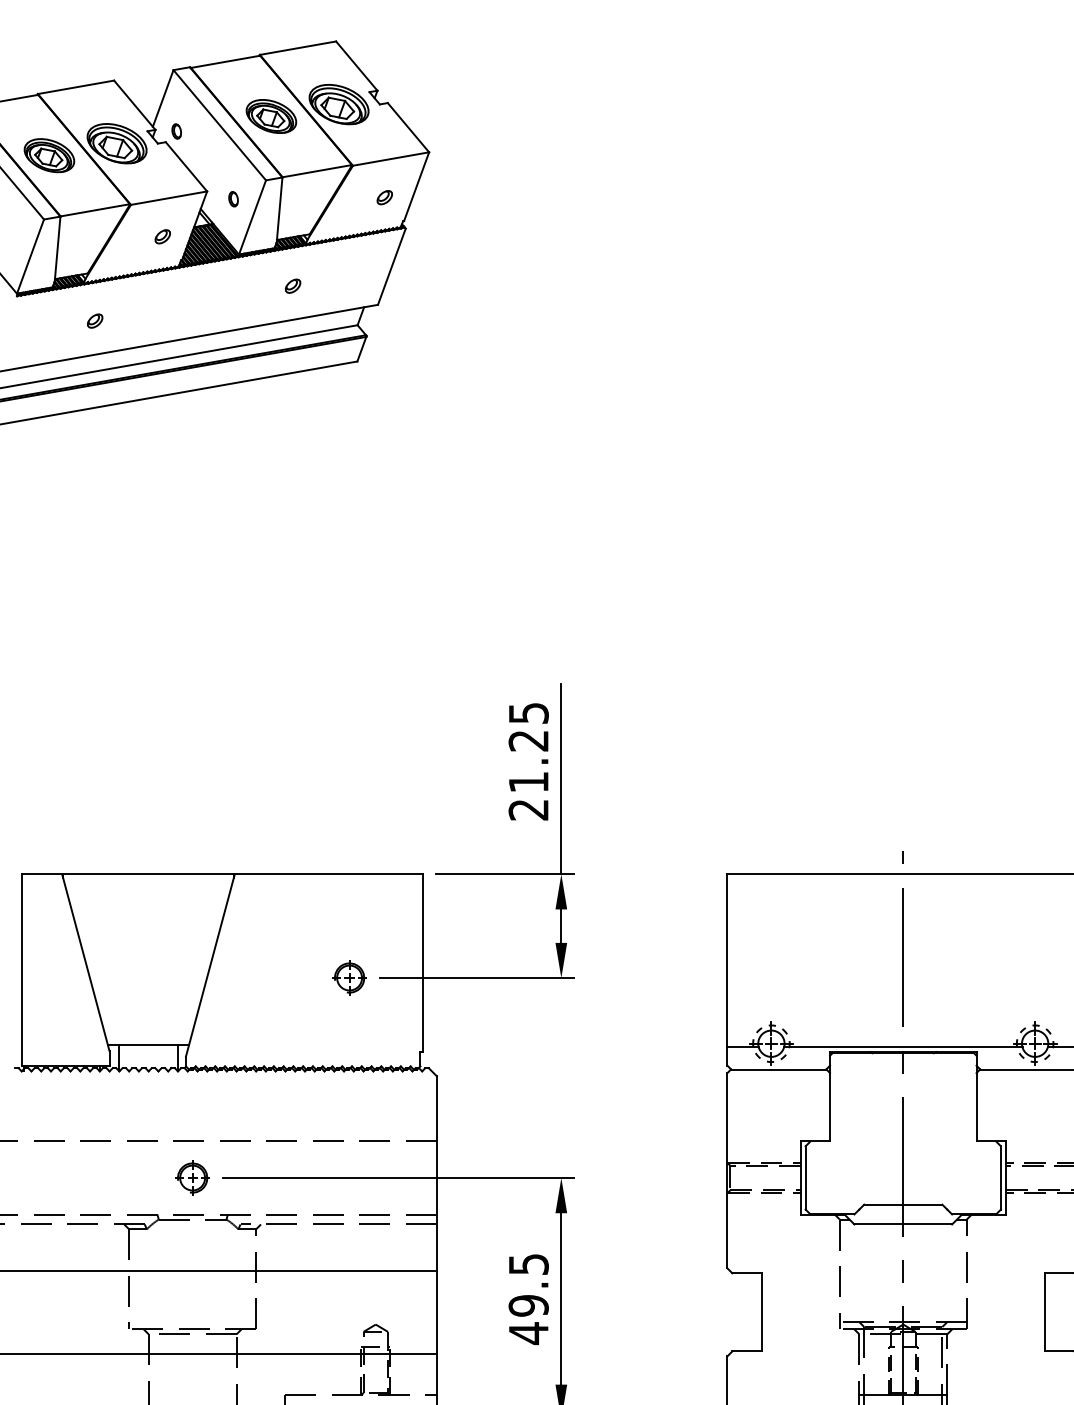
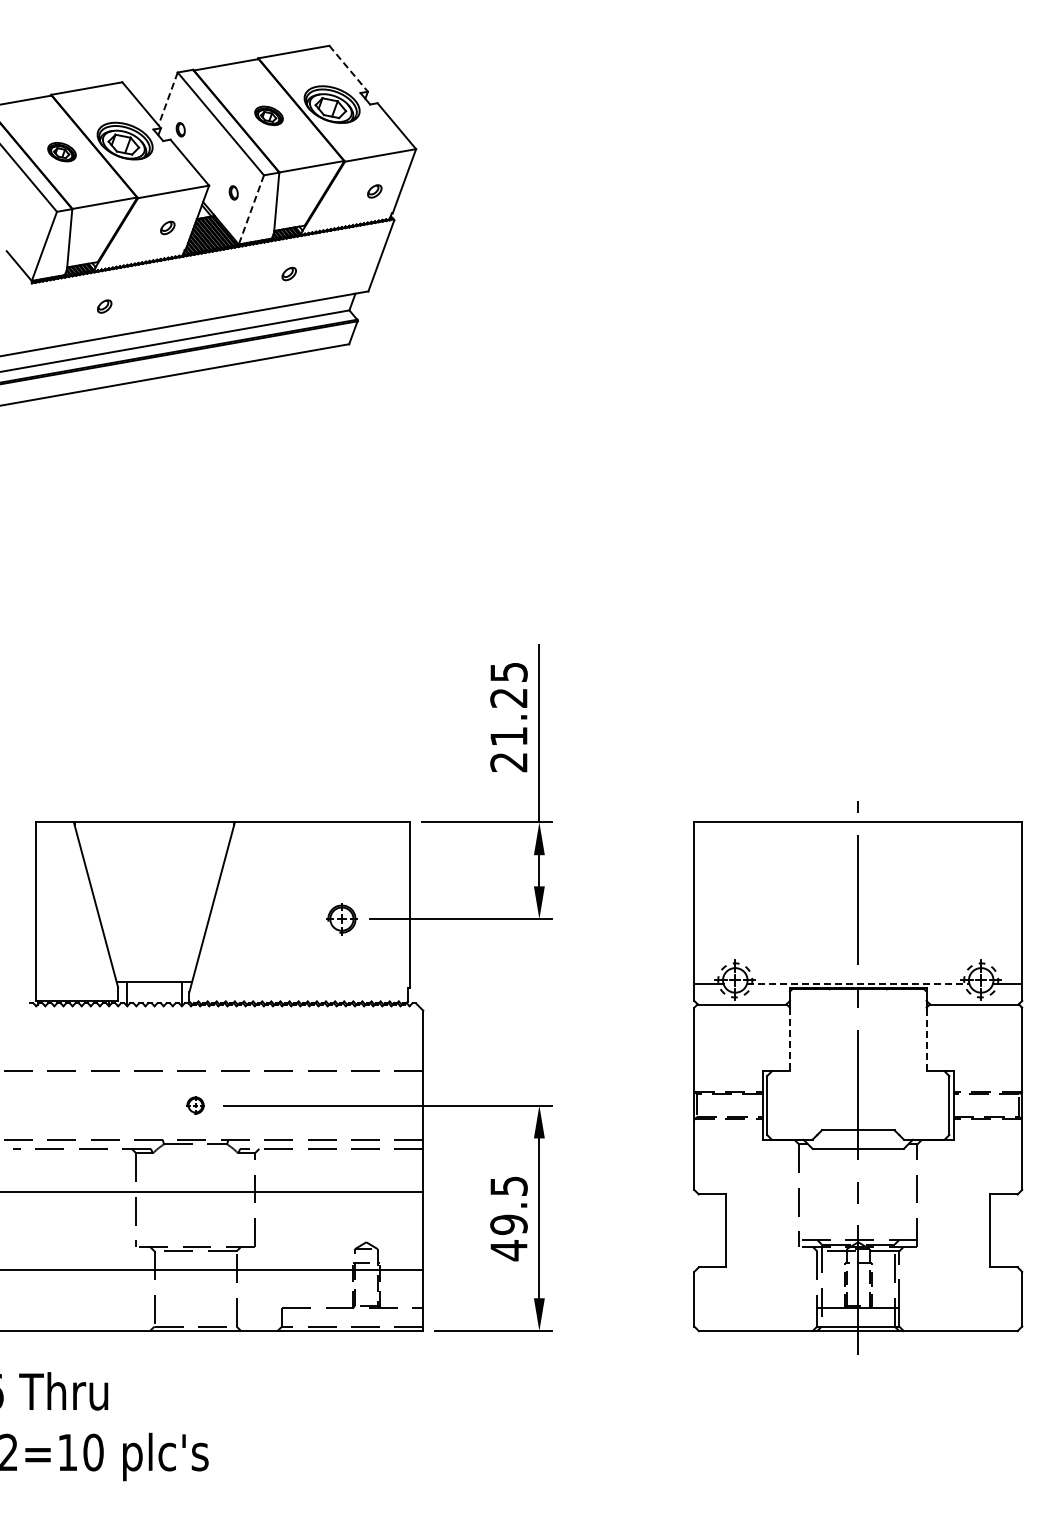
line: (356, 65) -> (348, 68), solid -> dashed
line: (162, 99) -> (167, 99), solid -> dashed
part: (270, 116) -> (268, 115), size x0.6
part: (48, 154) -> (61, 151), size x0.6
line: (252, 217) -> (251, 209), solid -> dashed
line: (903, 1047) -> (858, 983), solid -> dashed
line: (829, 1107) -> (789, 1039), solid -> dashed
line: (976, 1107) -> (926, 1039), solid -> dashed
part: (192, 1177) -> (195, 1105), size x0.6

